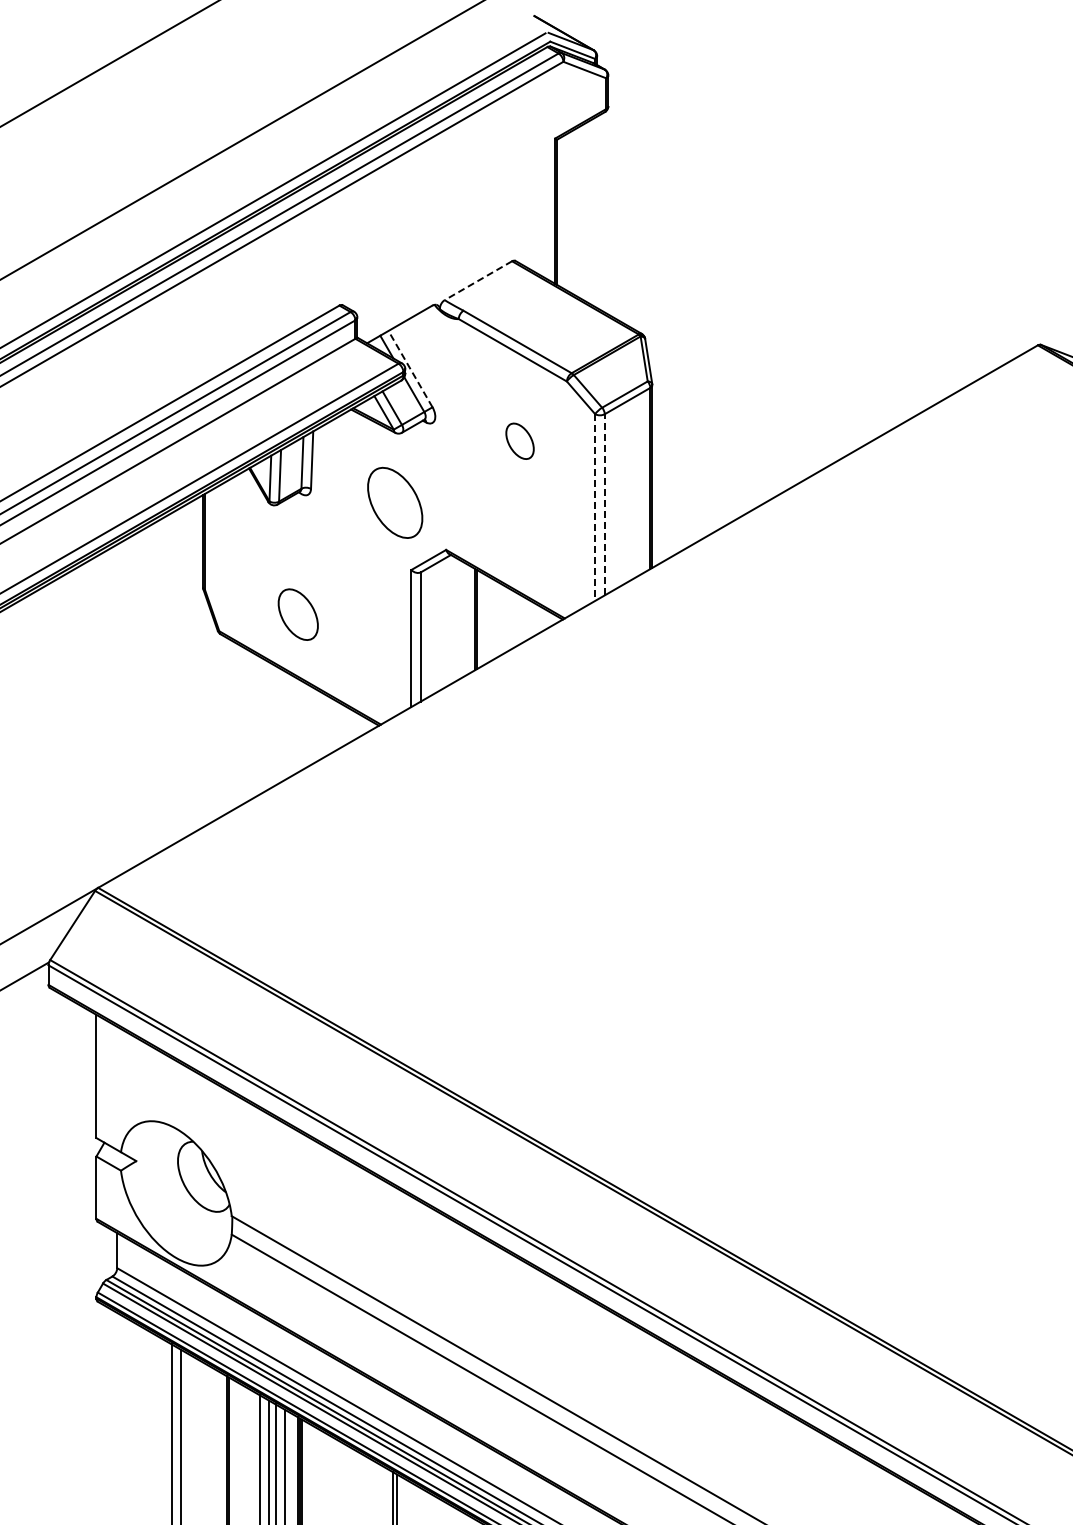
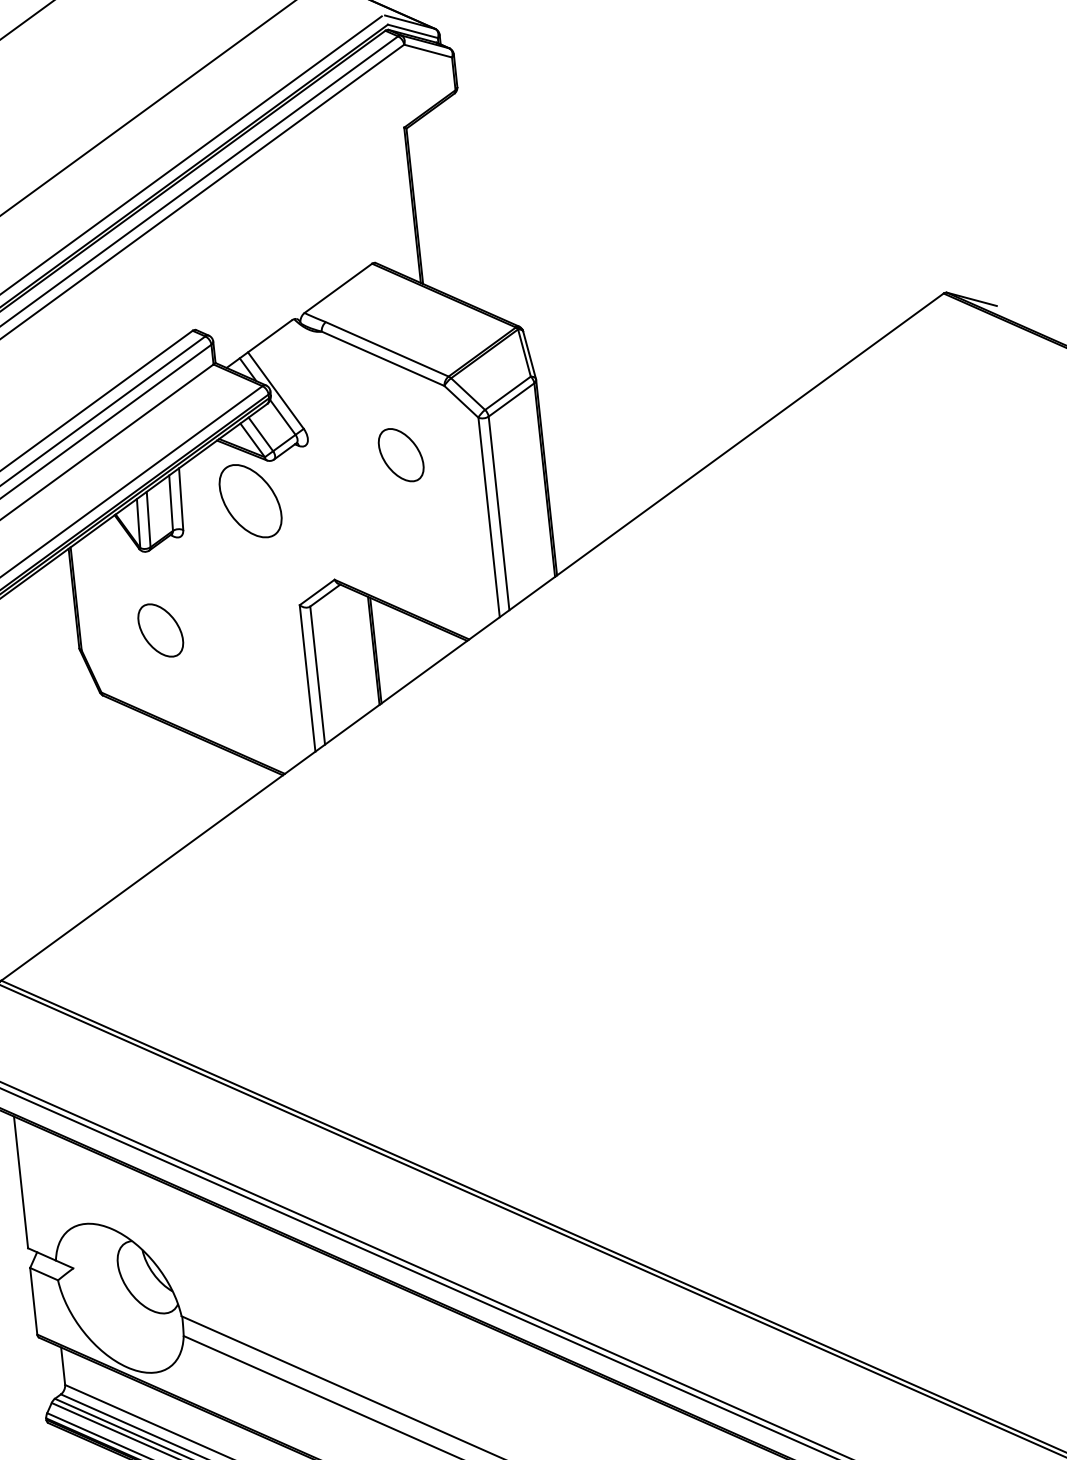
line: (478, 280) -> (338, 288), dashed -> solid
line: (410, 368) -> (275, 389), dashed -> solid
part: (519, 441) -> (400, 455), size x1.43
part: (395, 502) -> (250, 500), moved
line: (604, 504) -> (498, 513), dashed -> solid
line: (595, 508) -> (489, 518), dashed -> solid
part: (297, 614) -> (159, 630), moved

